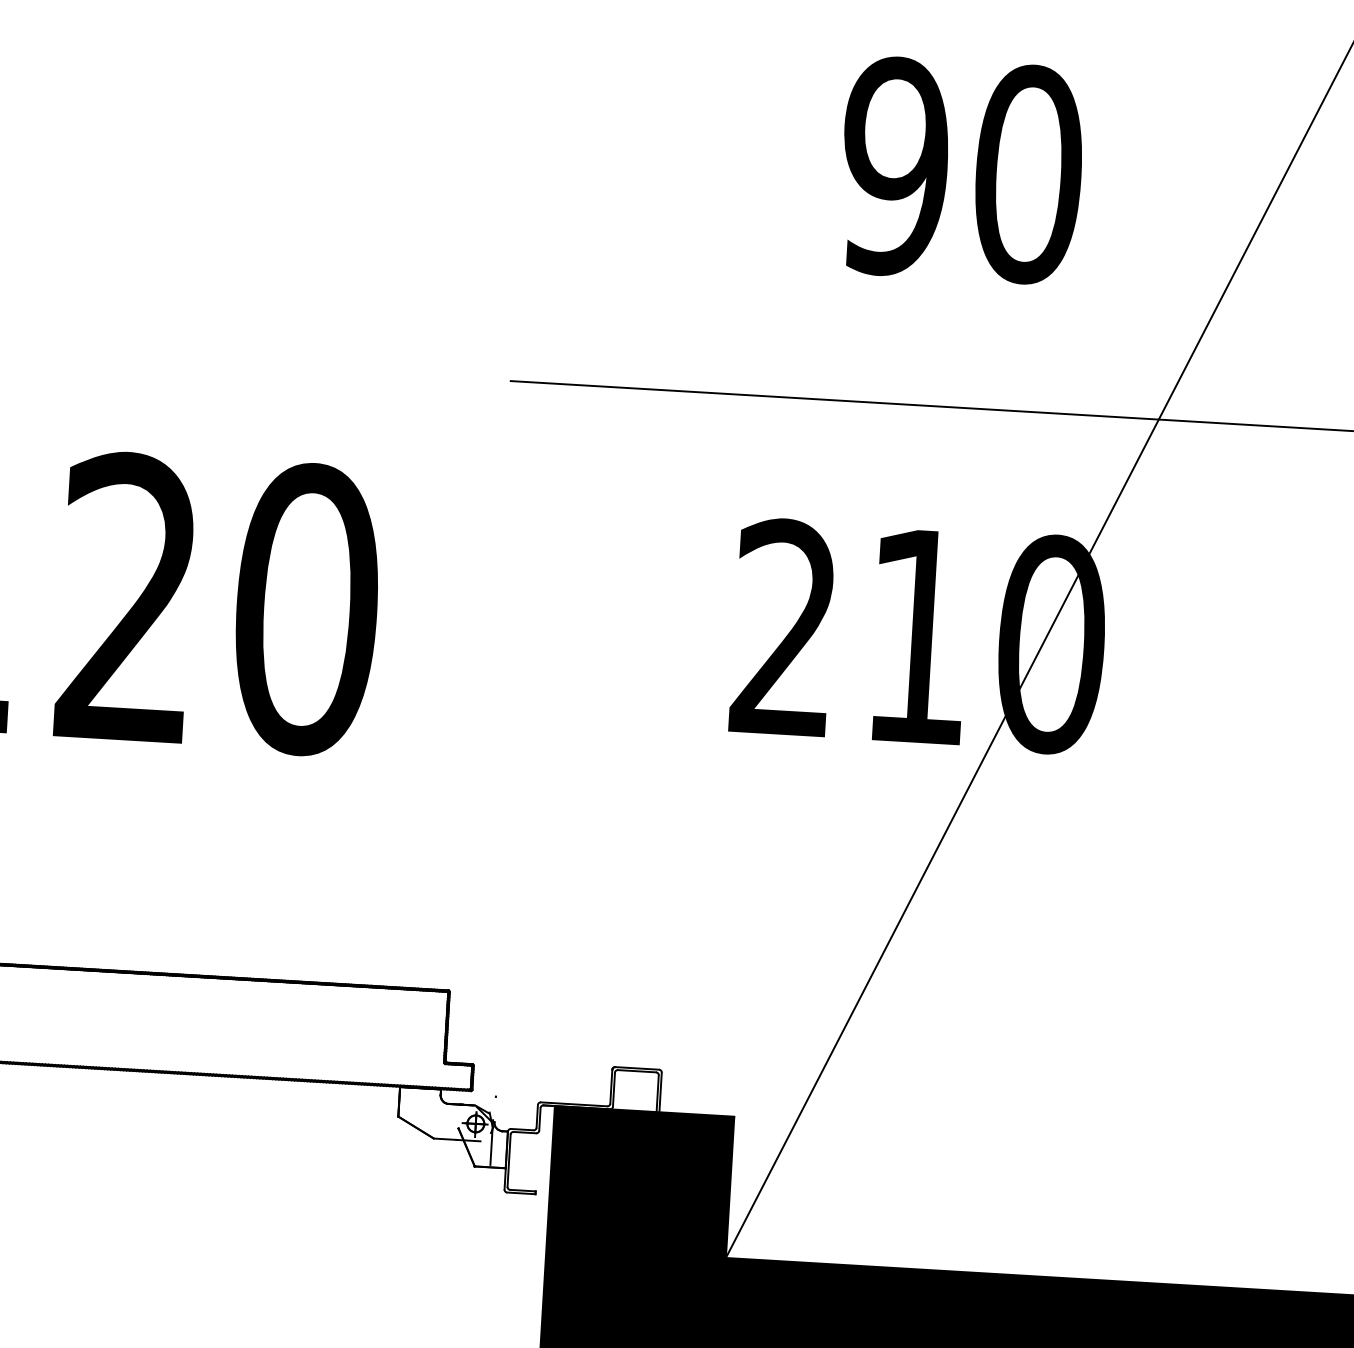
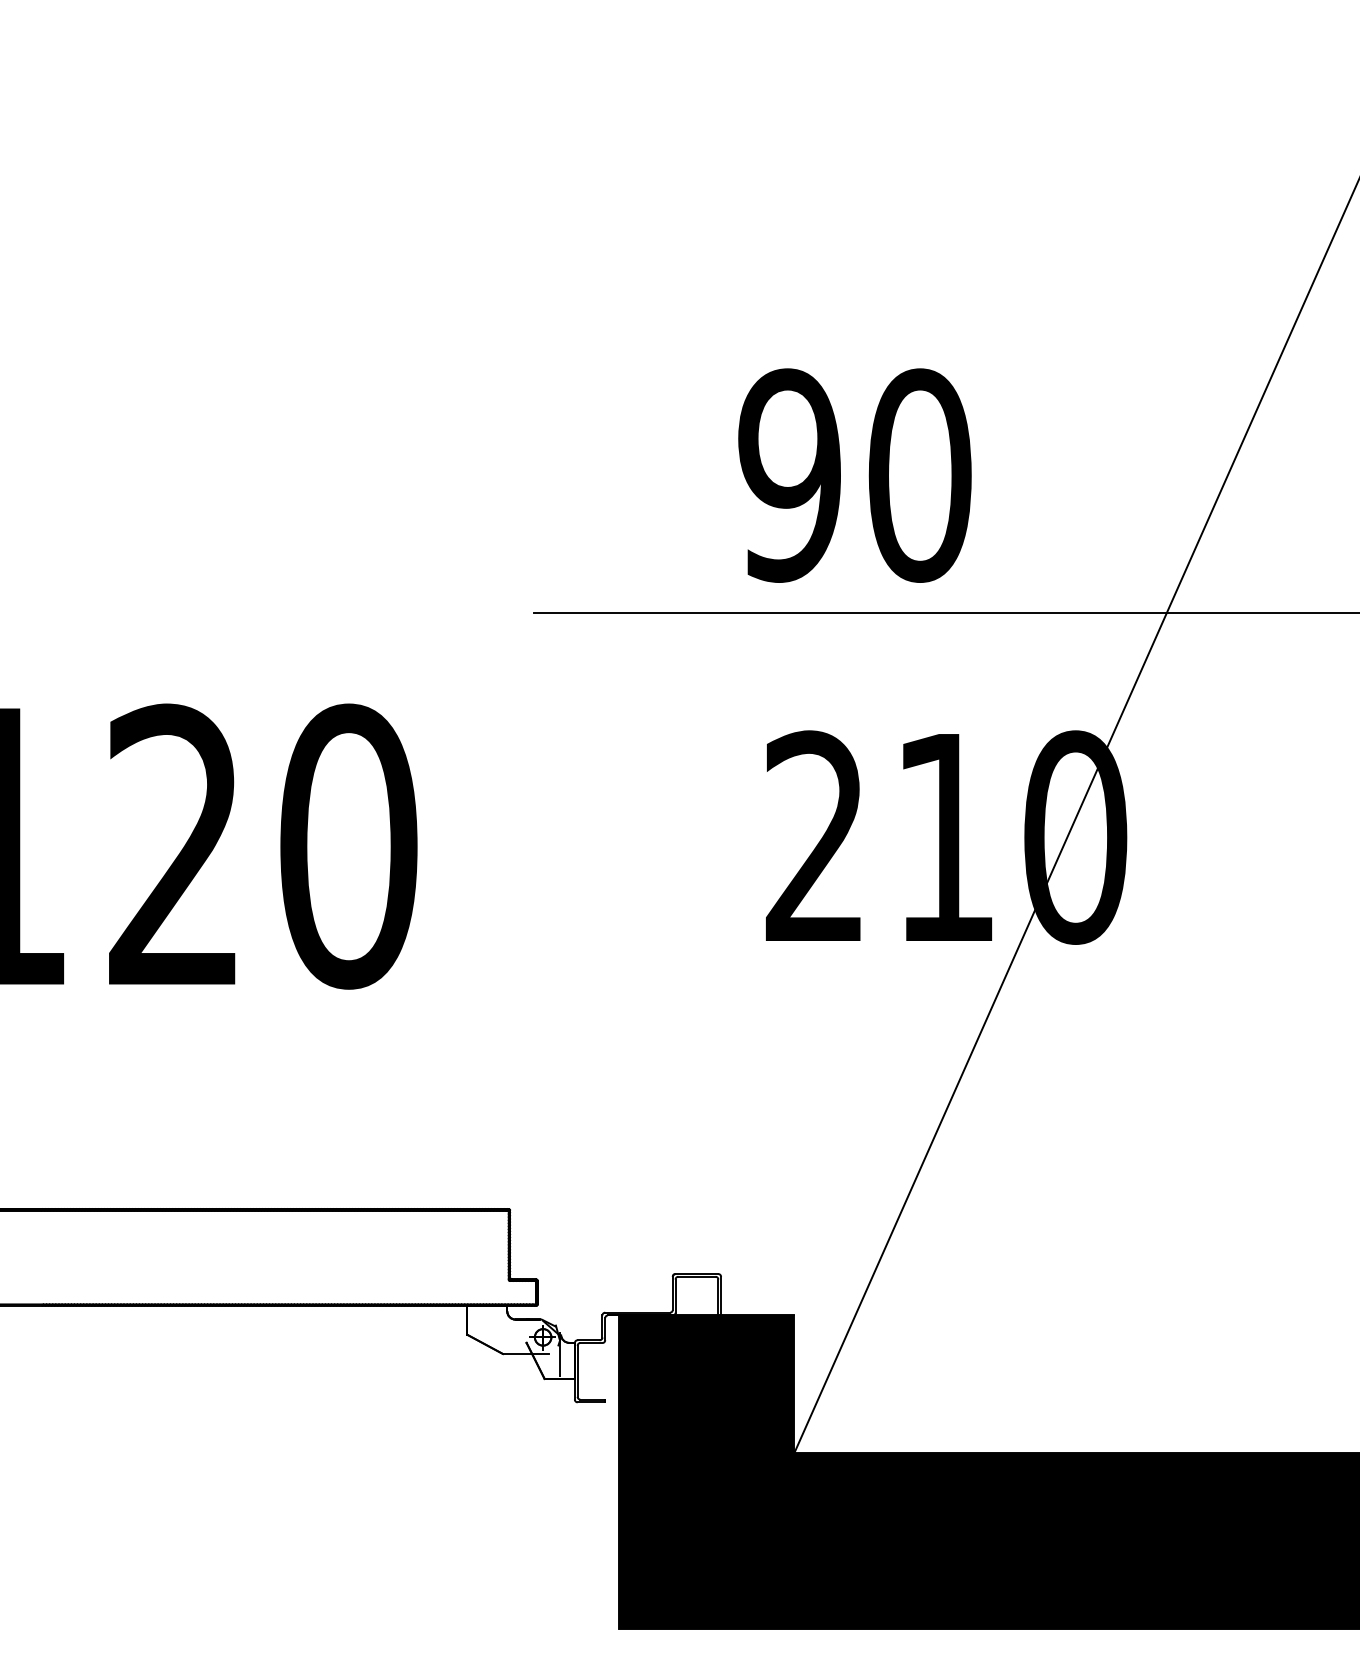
text: (961, 170) -> (854, 475), moved

